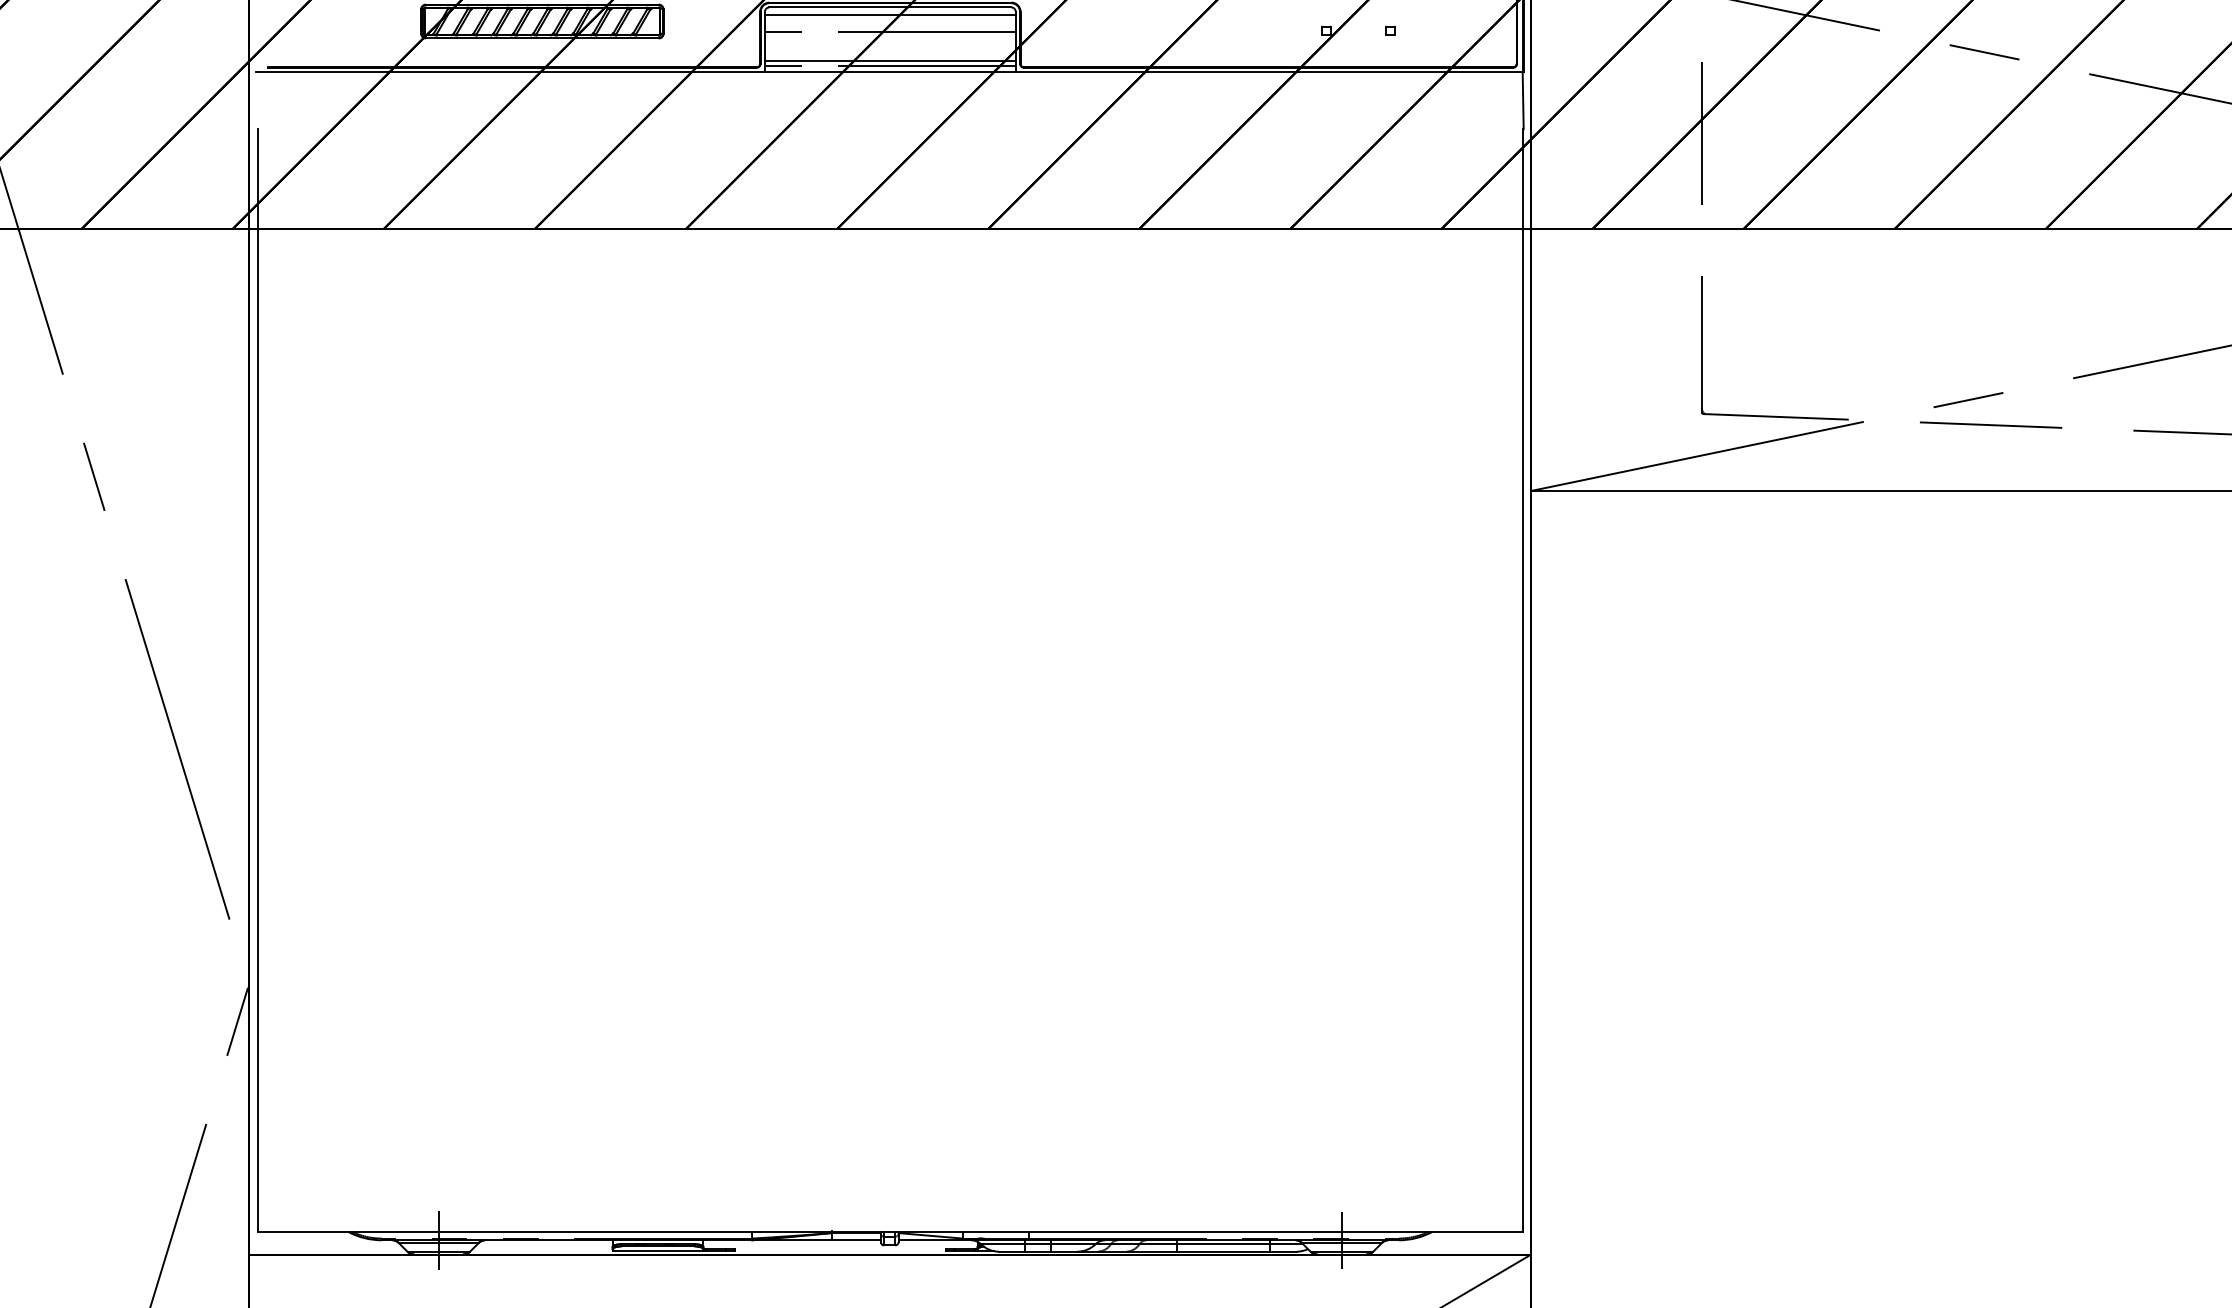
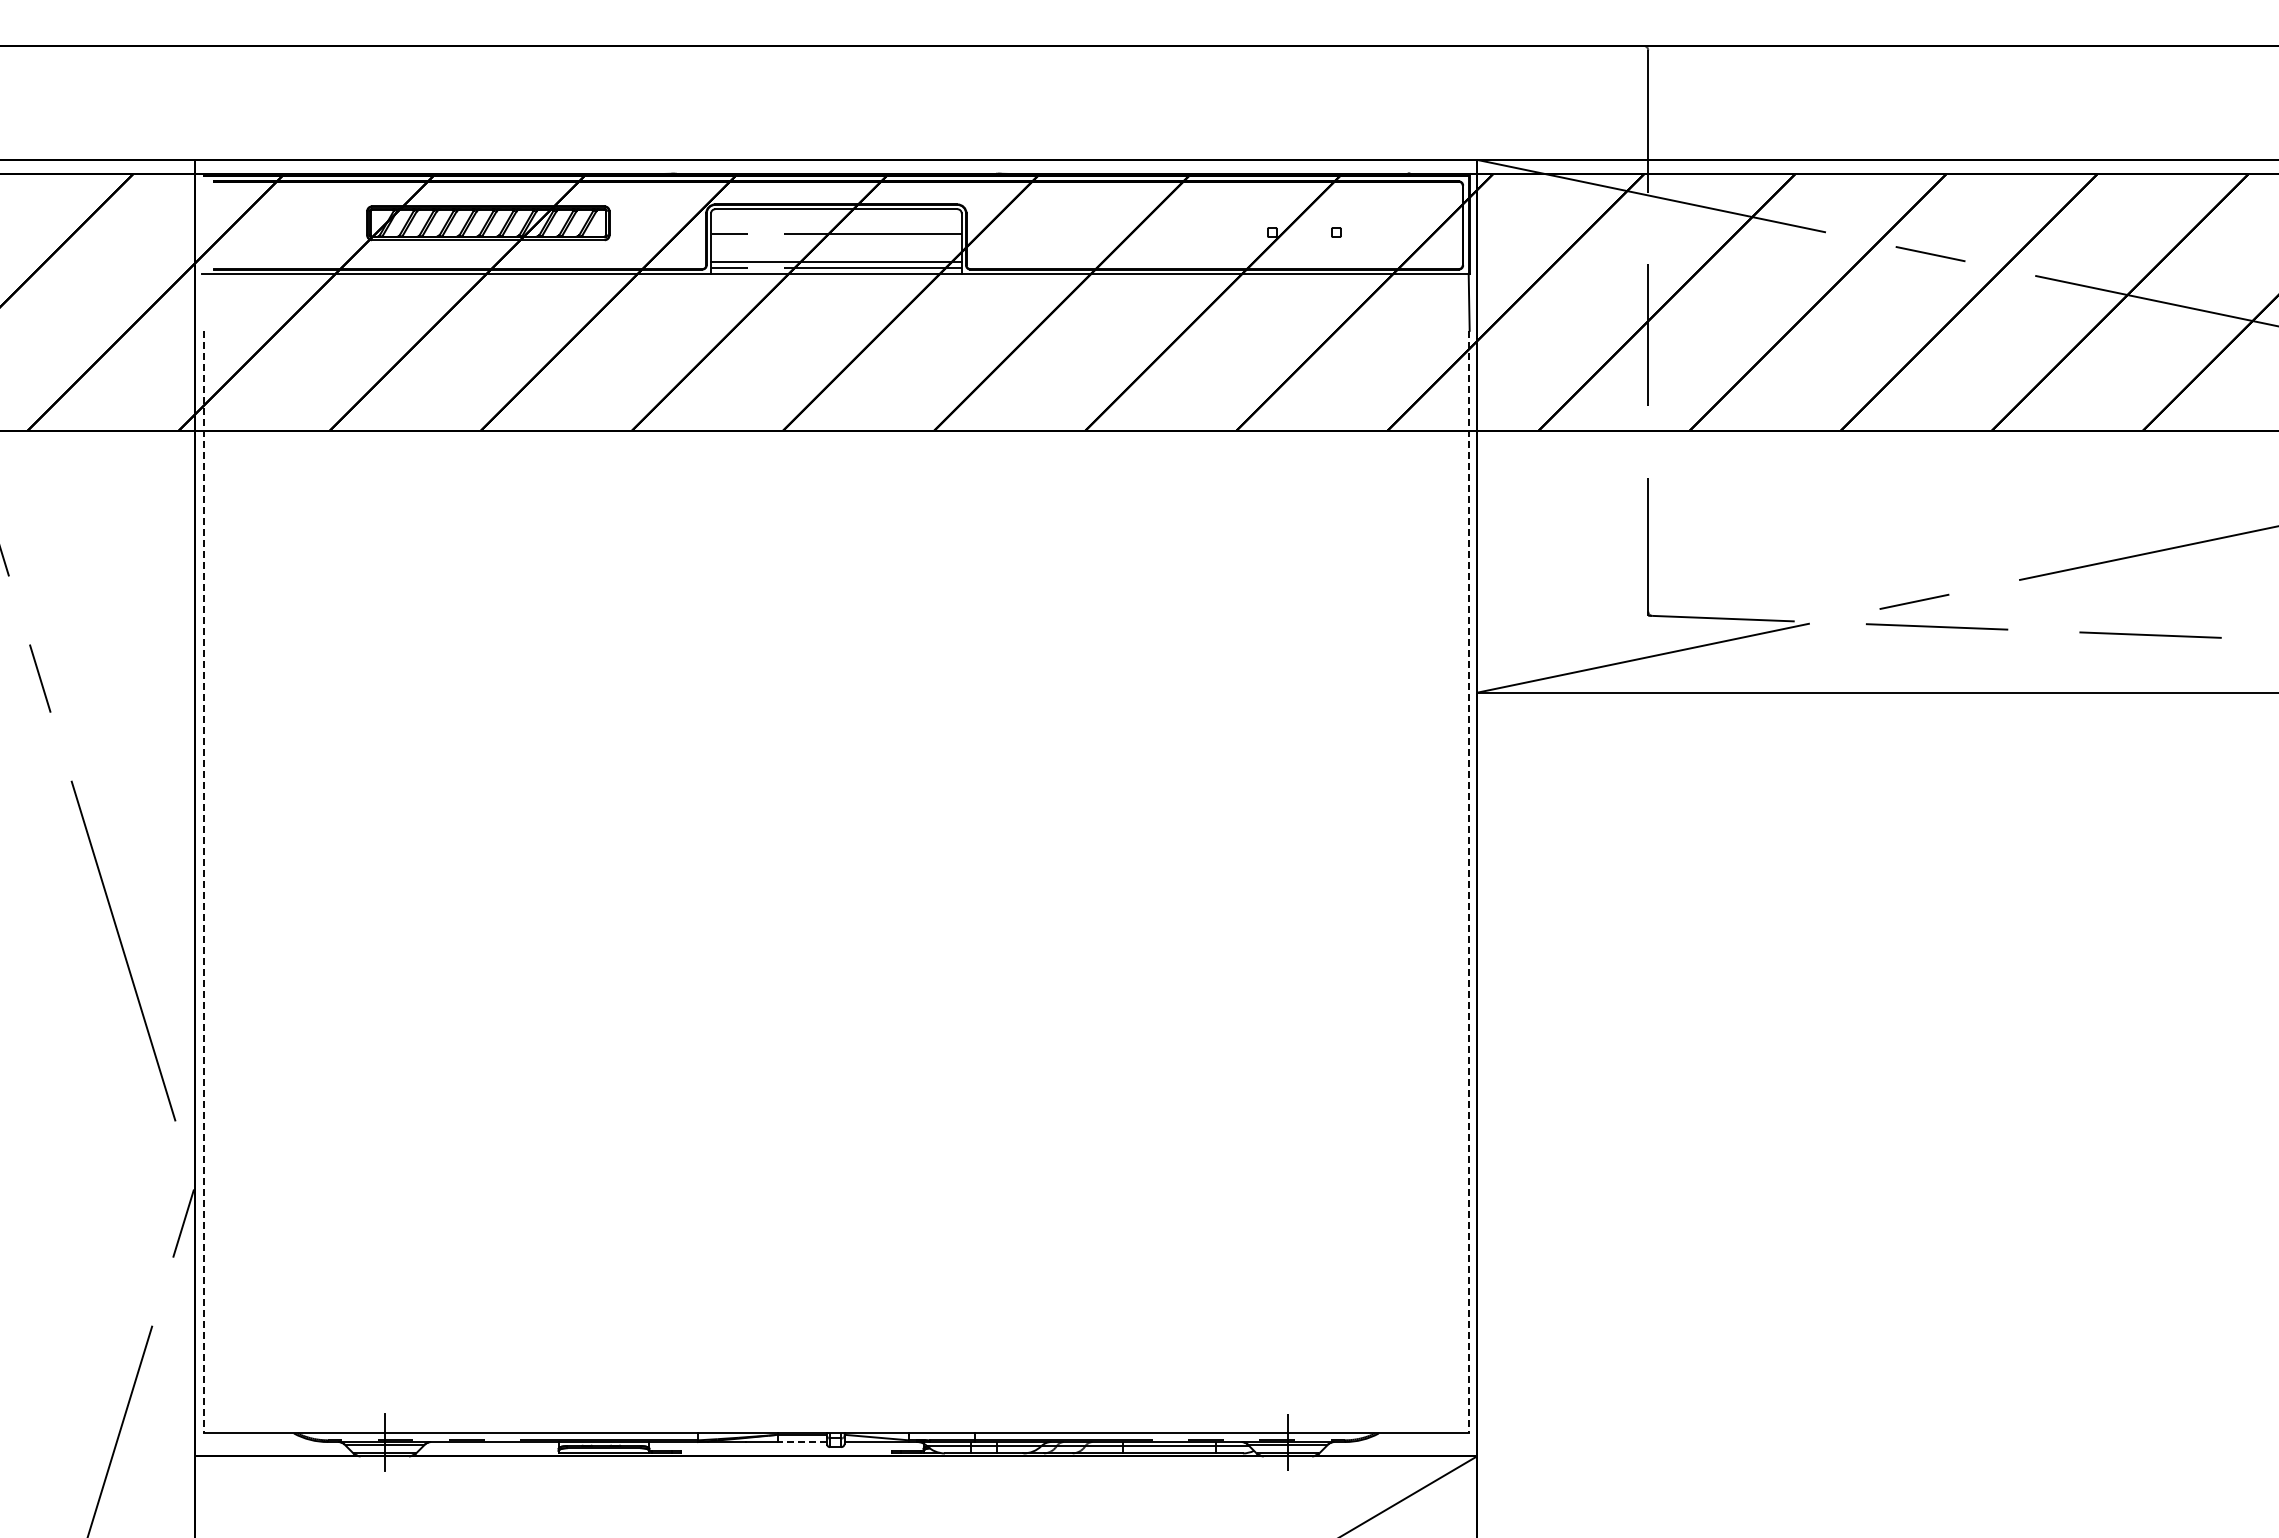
line: (890, 14) -> (836, 216), removed
line: (257, 680) -> (203, 882), solid -> dashed
line: (1522, 680) -> (1468, 882), solid -> dashed
line: (856, 1240) -> (802, 1442), solid -> dashed

